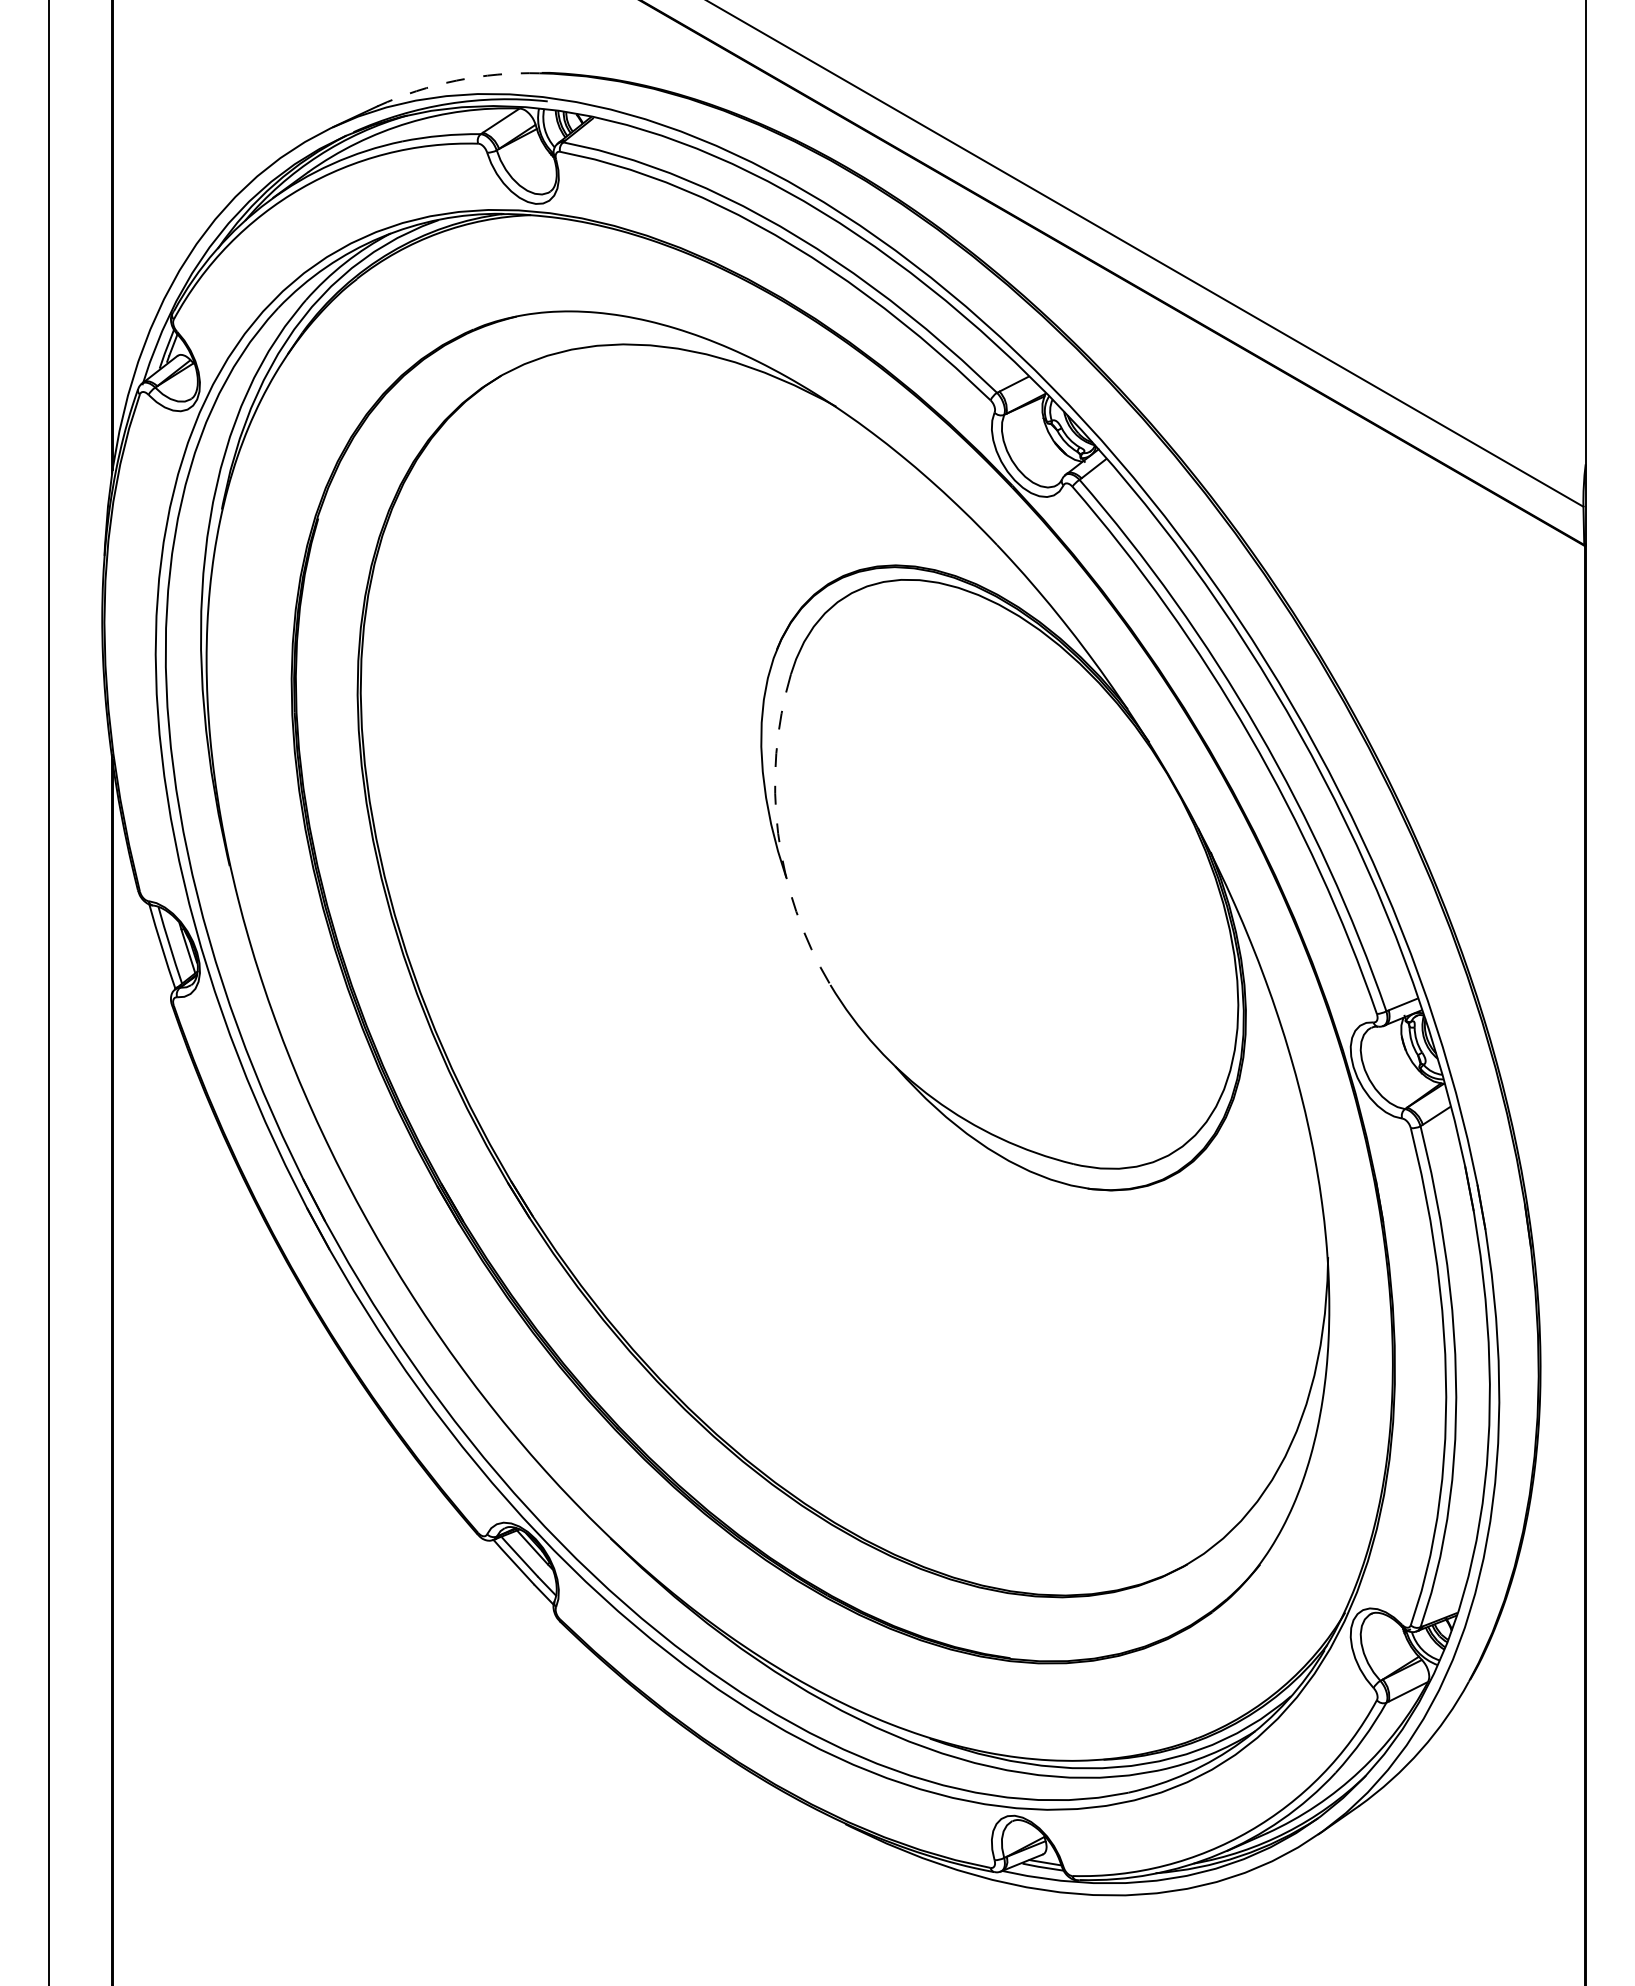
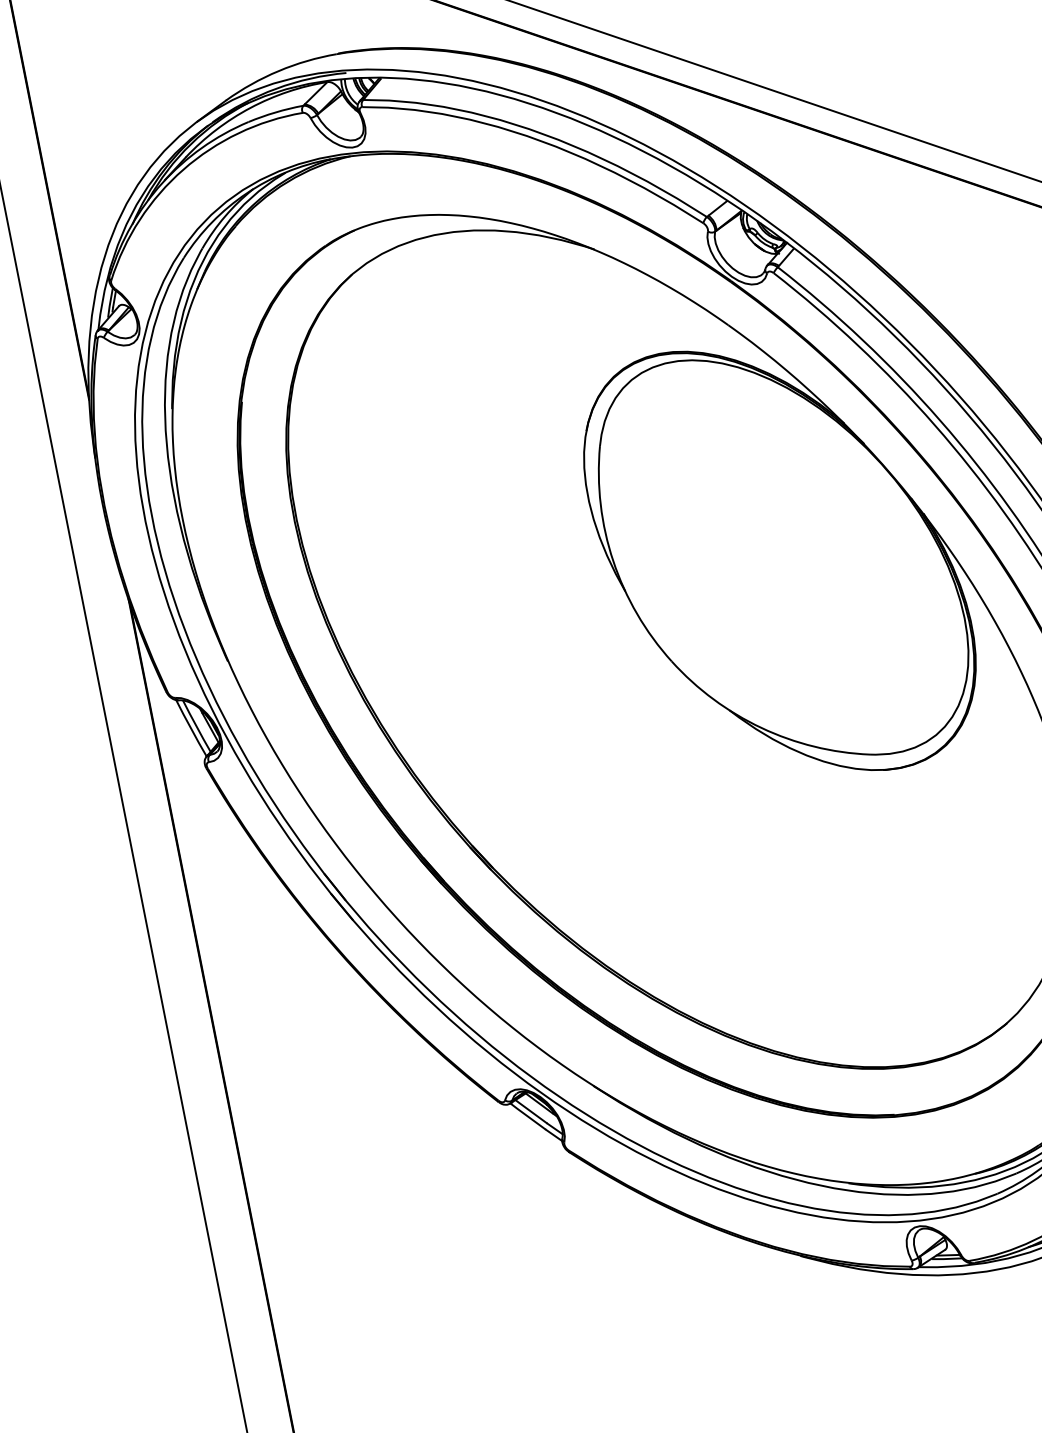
arc: (456, 80) -> (278, 71), dashed -> solid
arc: (778, 833) -> (613, 561), dashed -> solid

